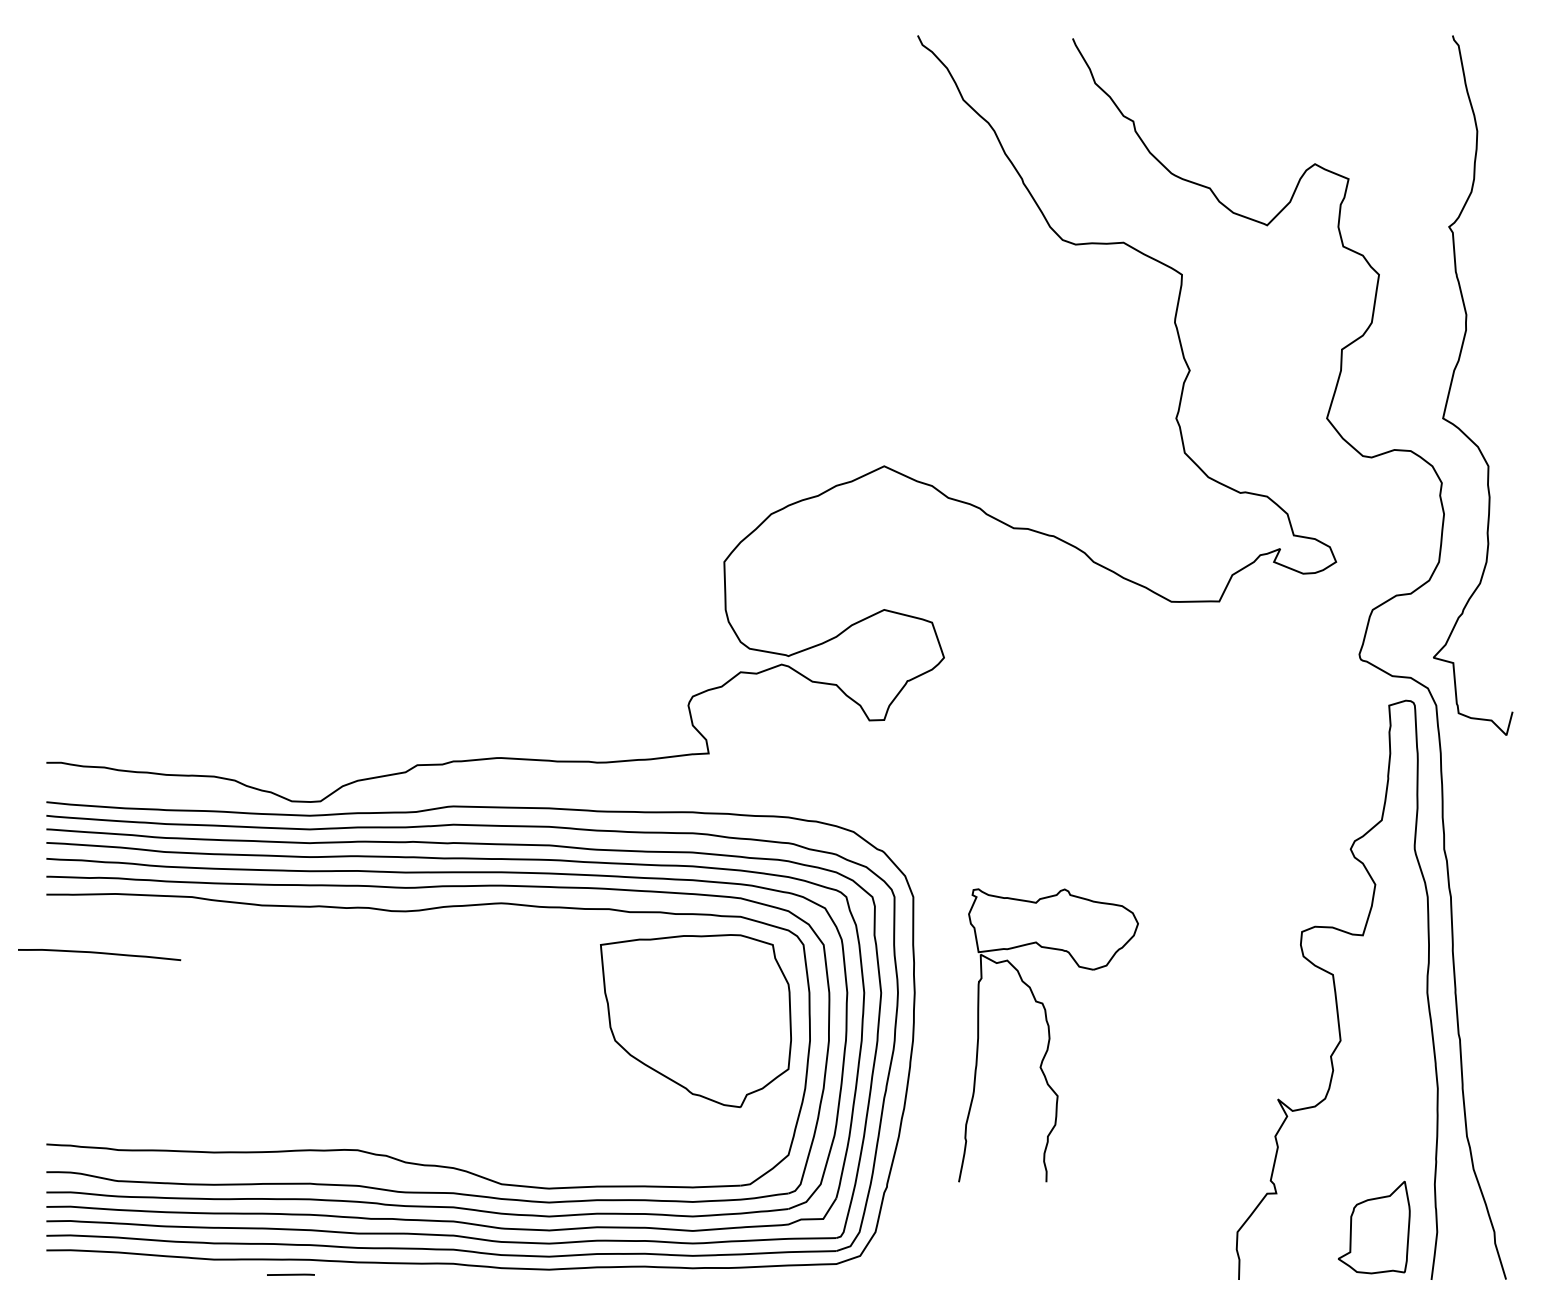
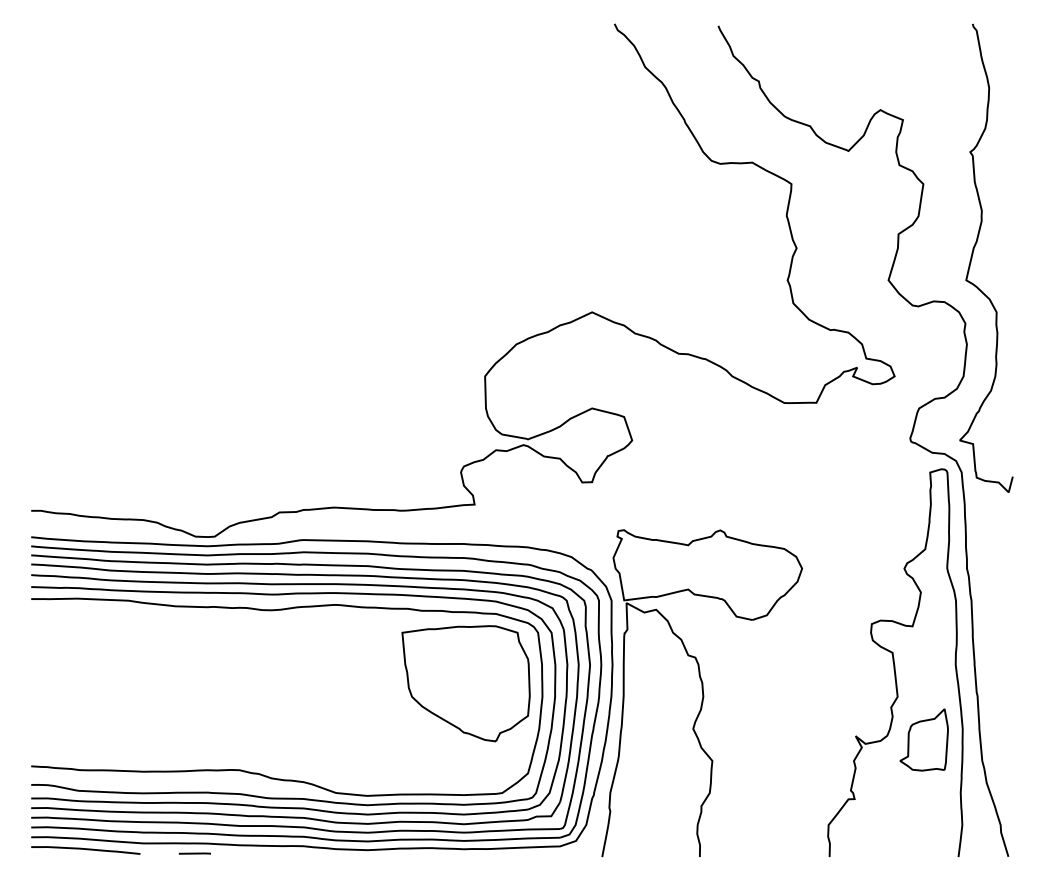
curve: (99, 953) -> (85, 849), moved
part: (1047, 1035) -> (701, 693), size x1.67
part: (1373, 1226) -> (923, 739), moved

